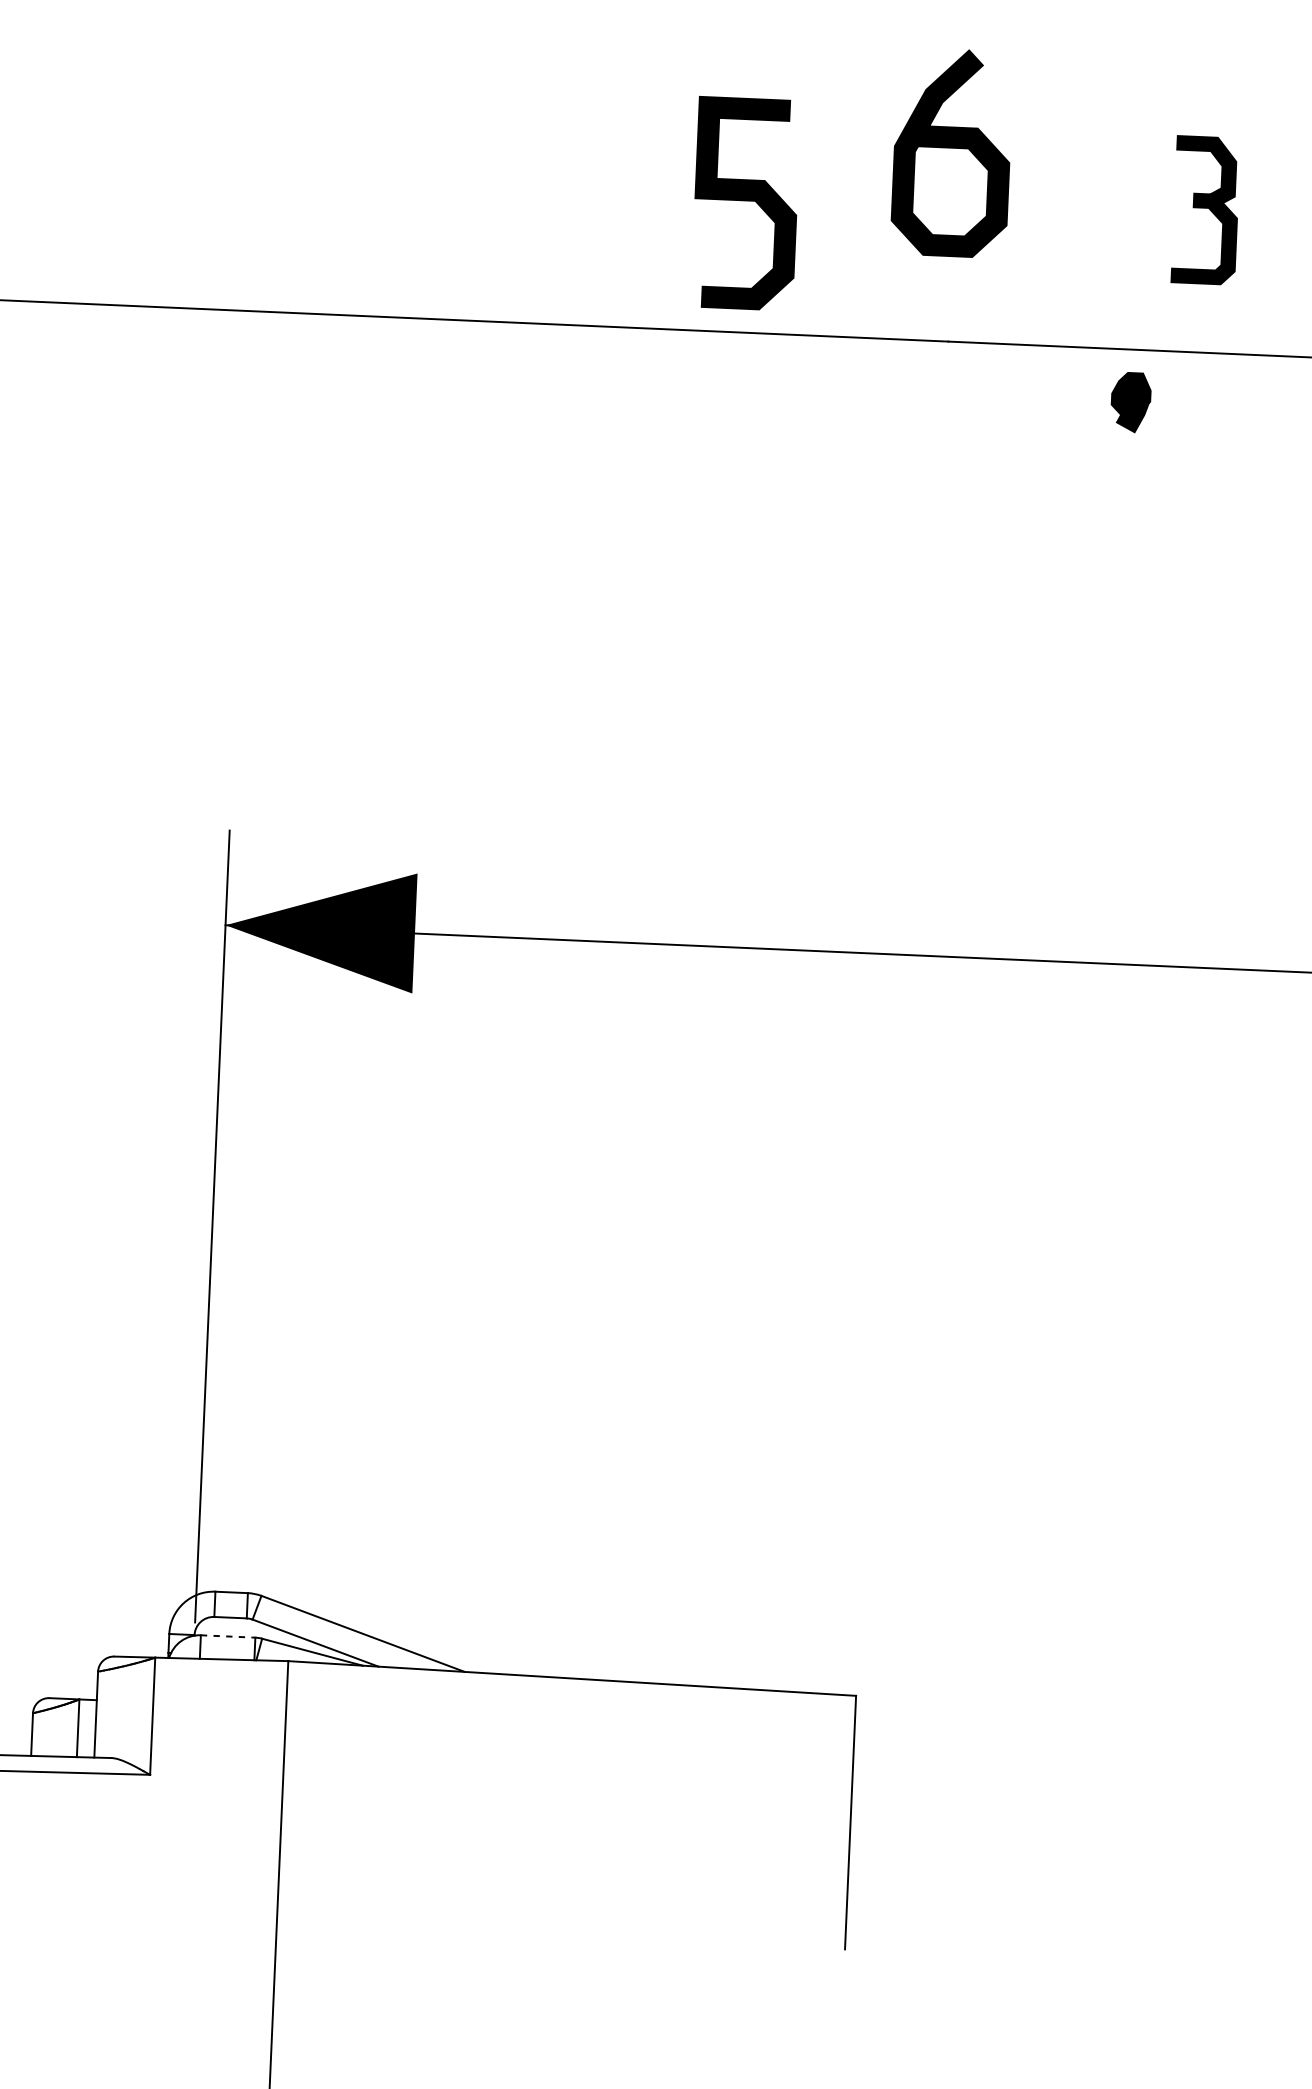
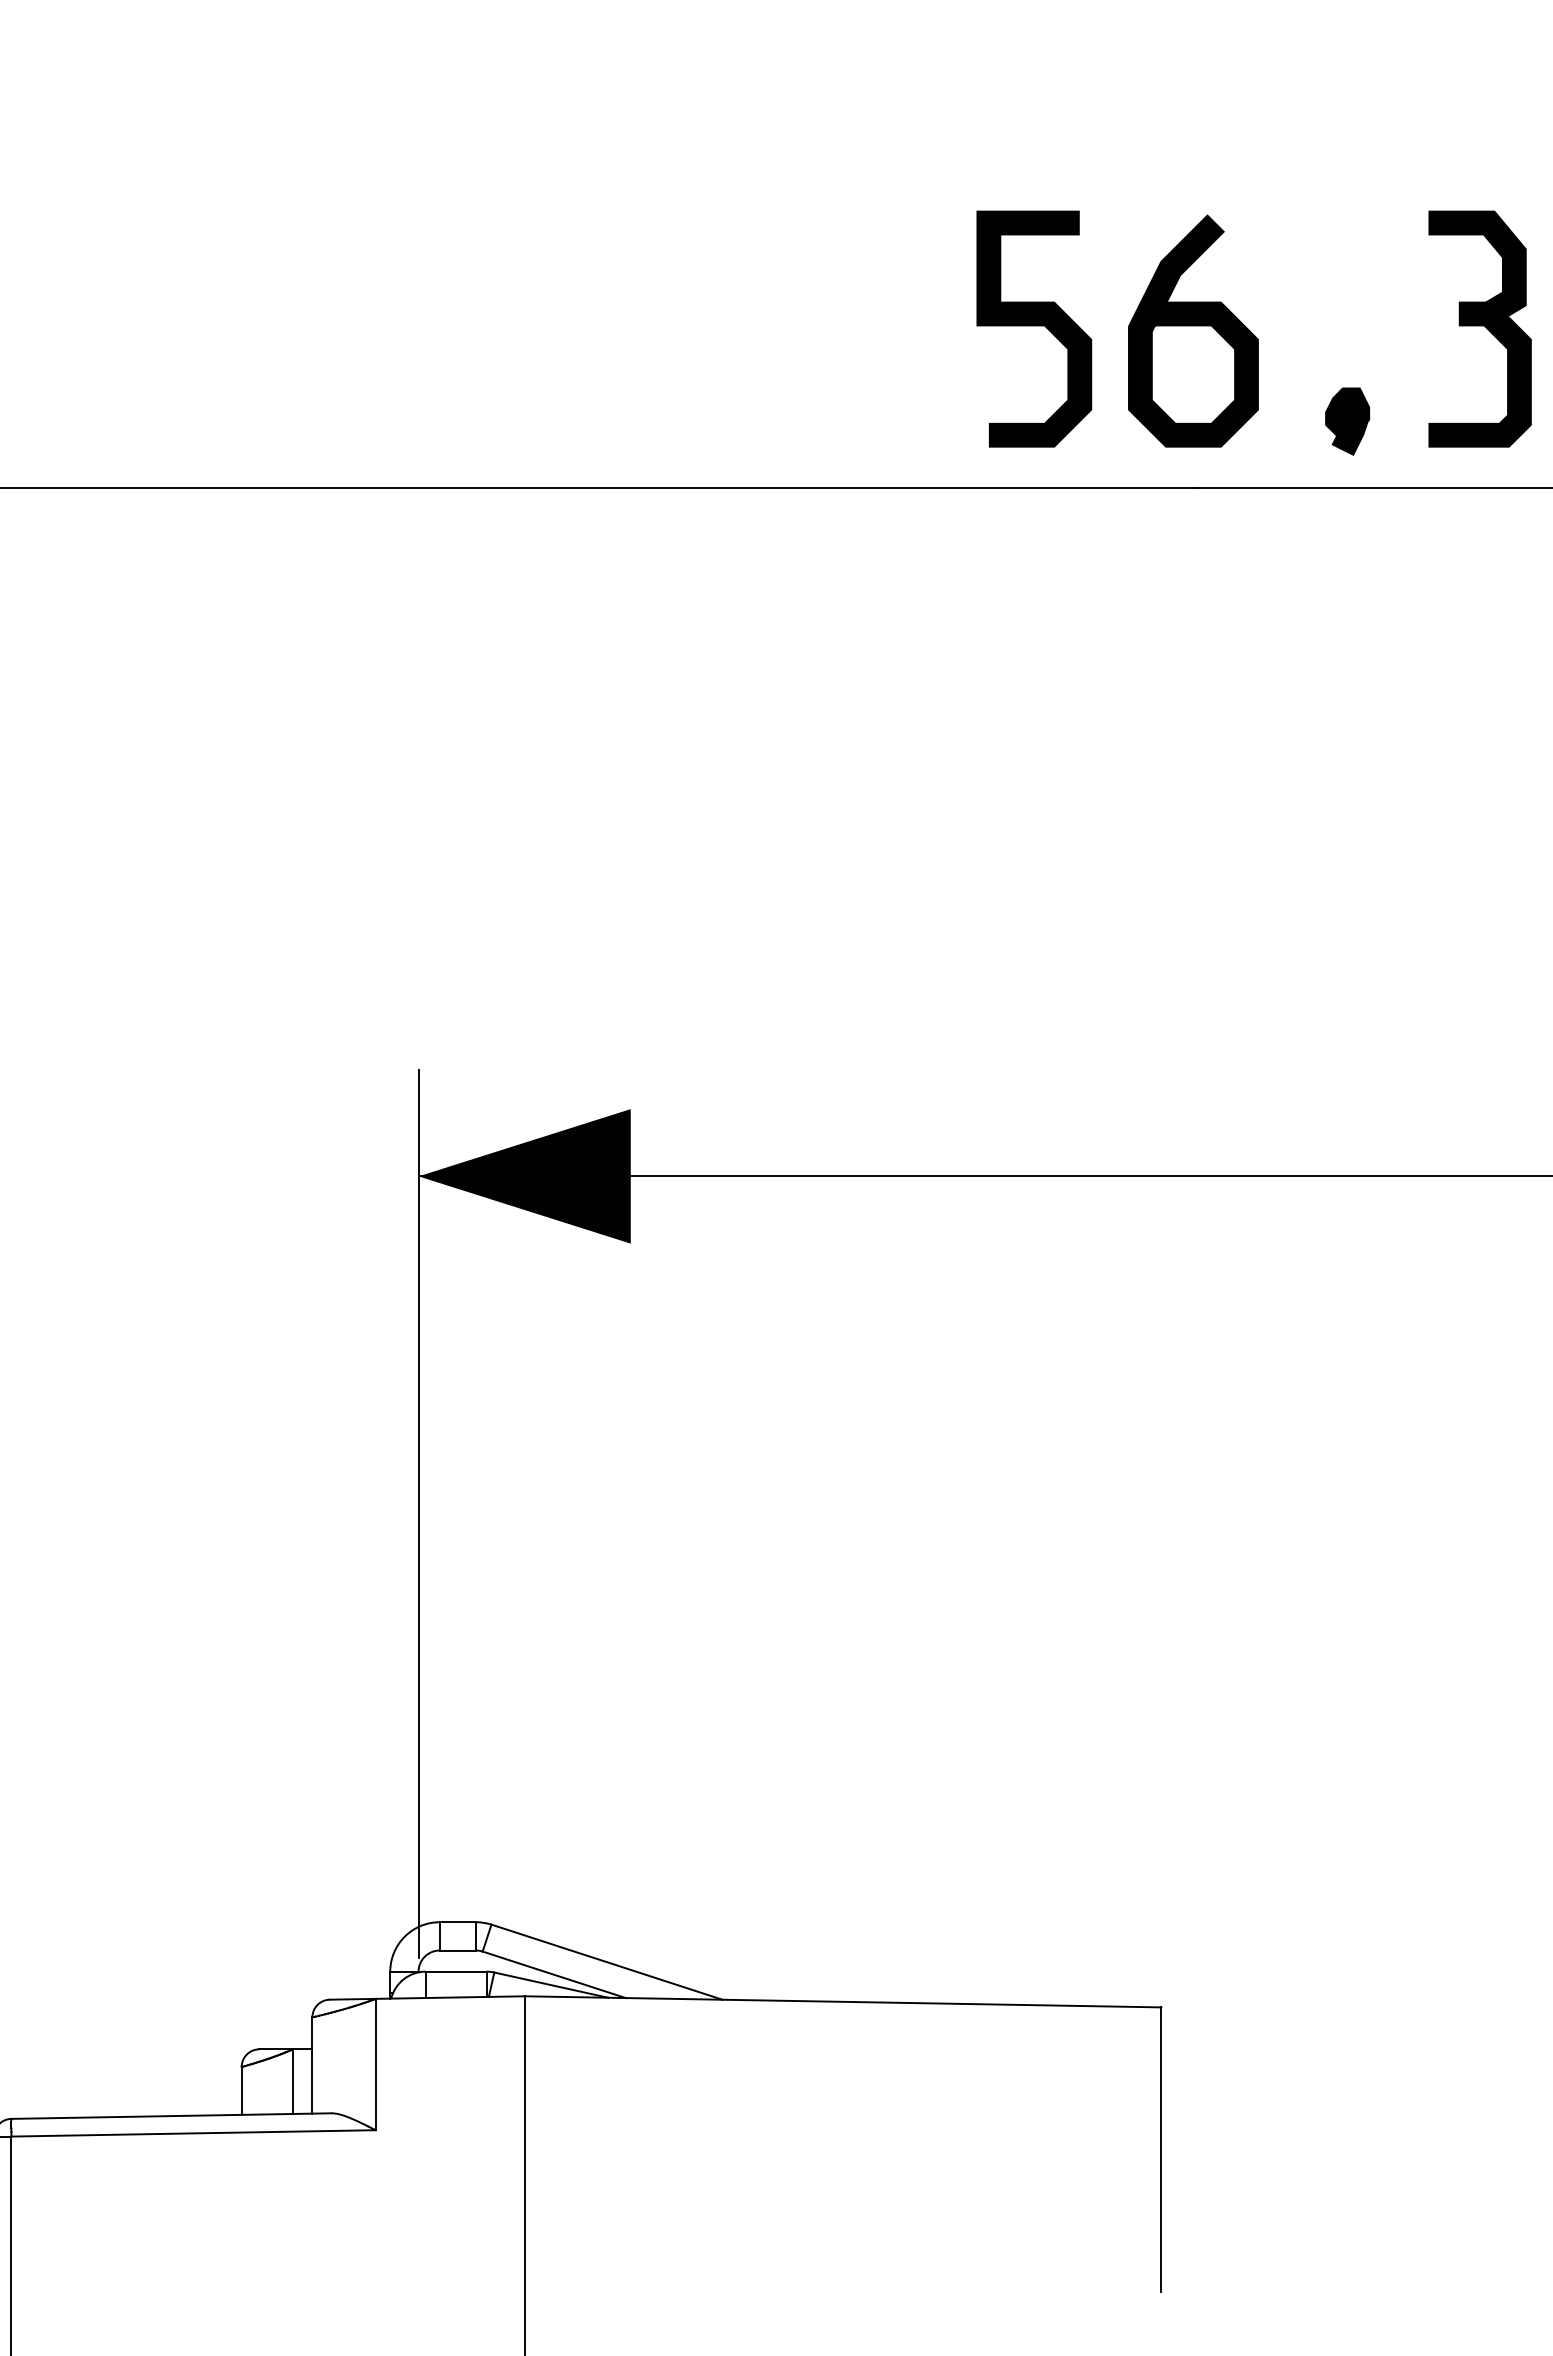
curve: (952, 148) -> (1193, 326), moved
curve: (746, 201) -> (1034, 326), moved
part: (1205, 209) -> (1479, 328), size x1.43
part: (1130, 402) -> (1347, 421), moved
line: (228, 1636) -> (456, 1971), dashed -> solid

